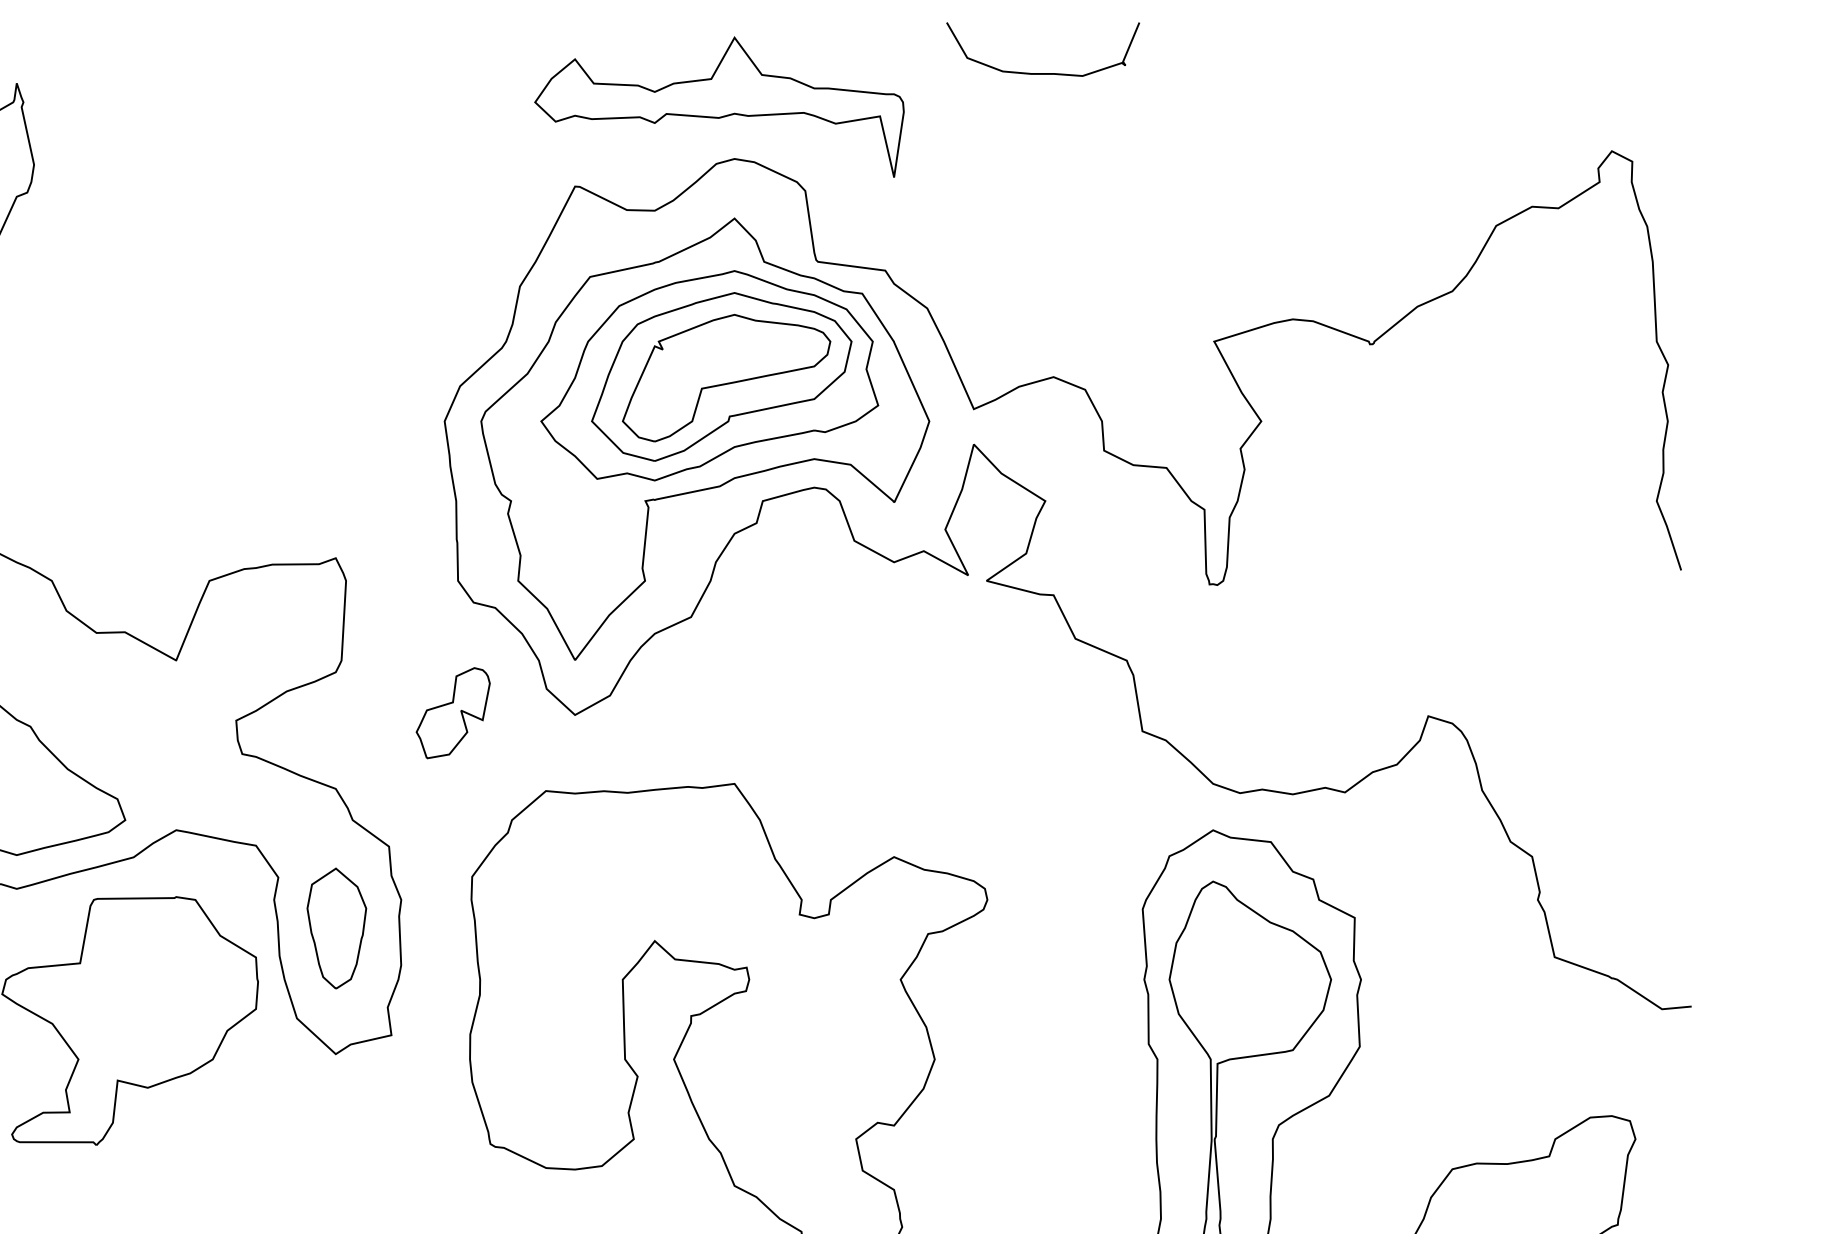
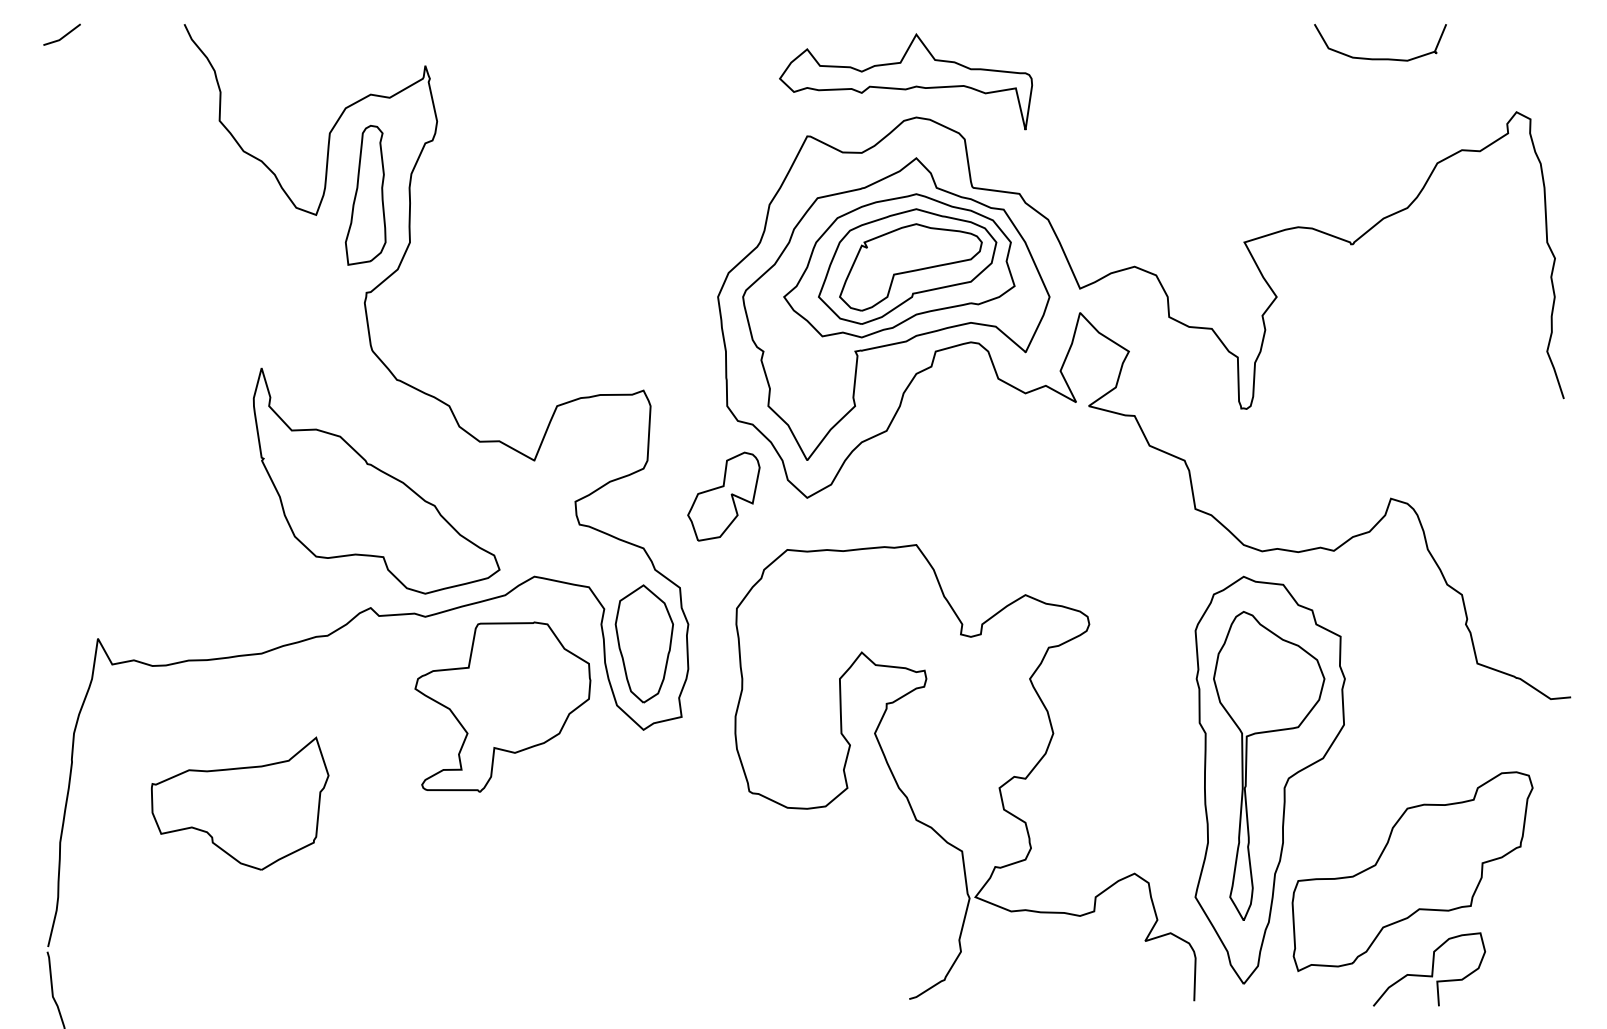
curve: (1043, 72) -> (1380, 58), moved
part: (452, 712) -> (723, 496), size x1.43
part: (335, 927) -> (643, 643), size x1.43

